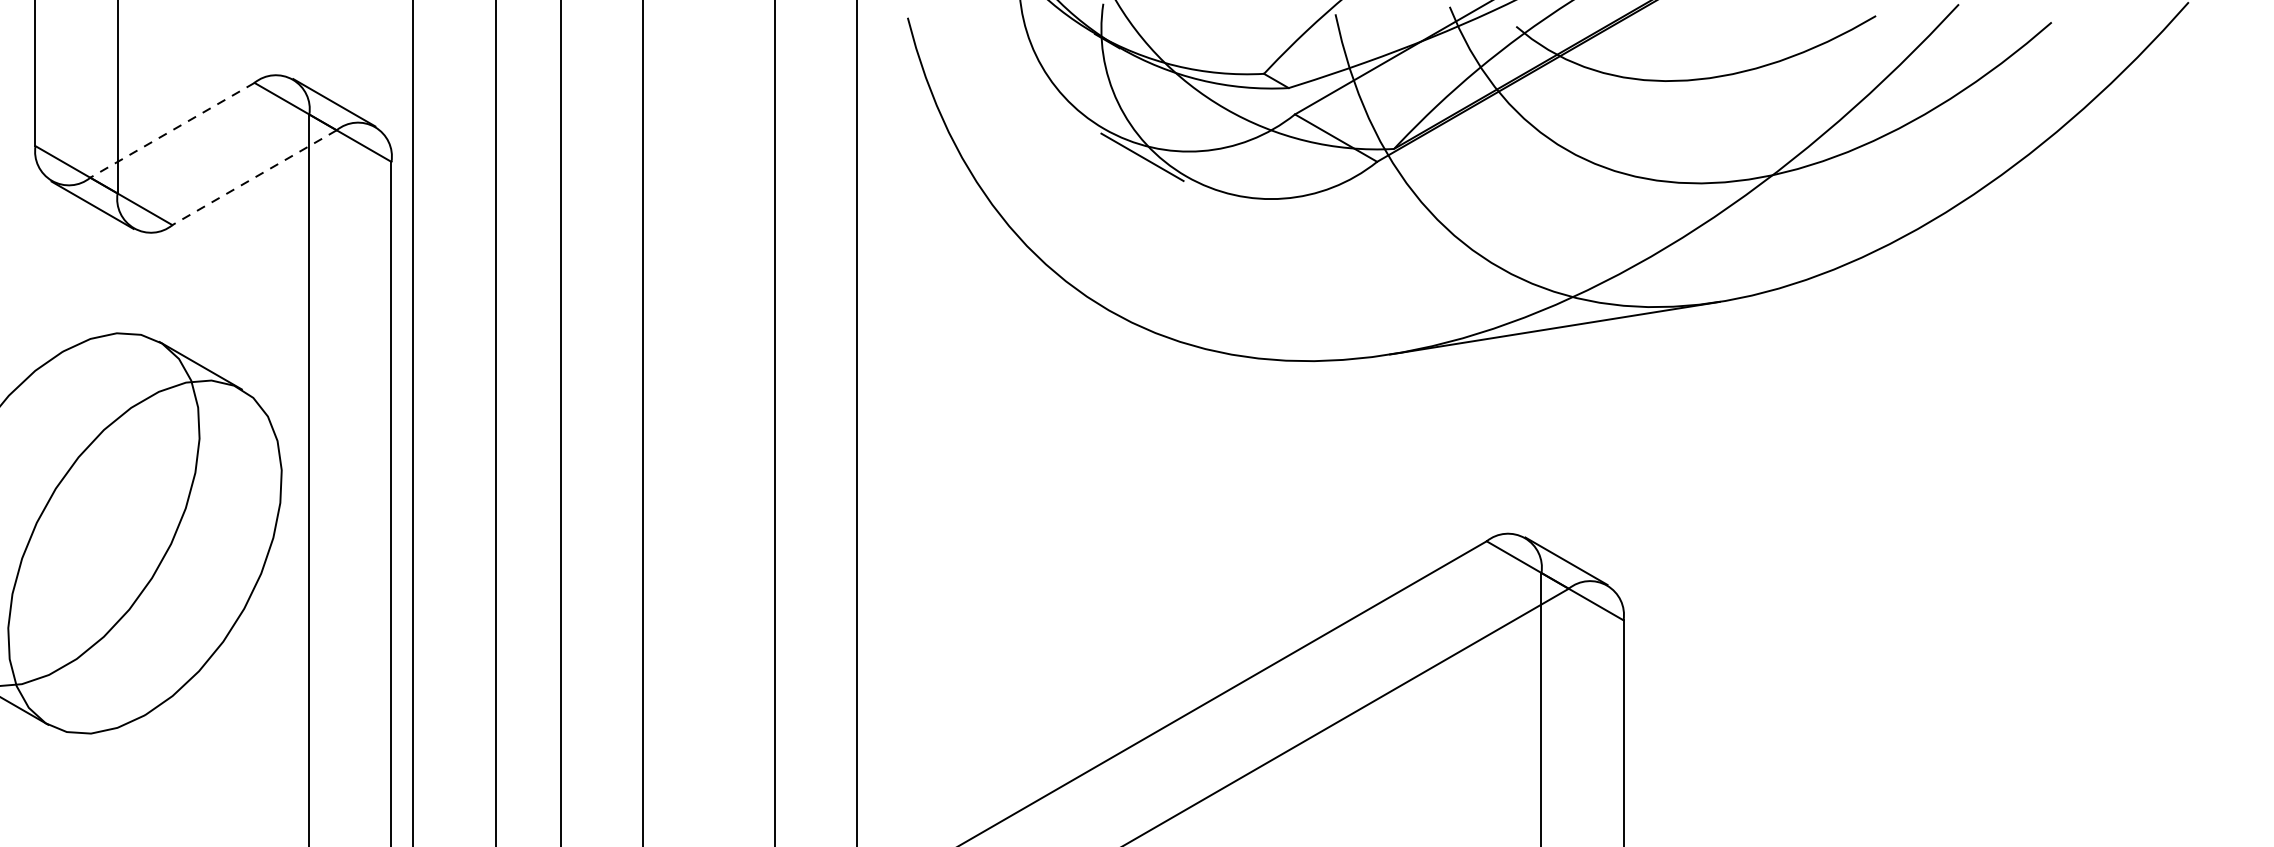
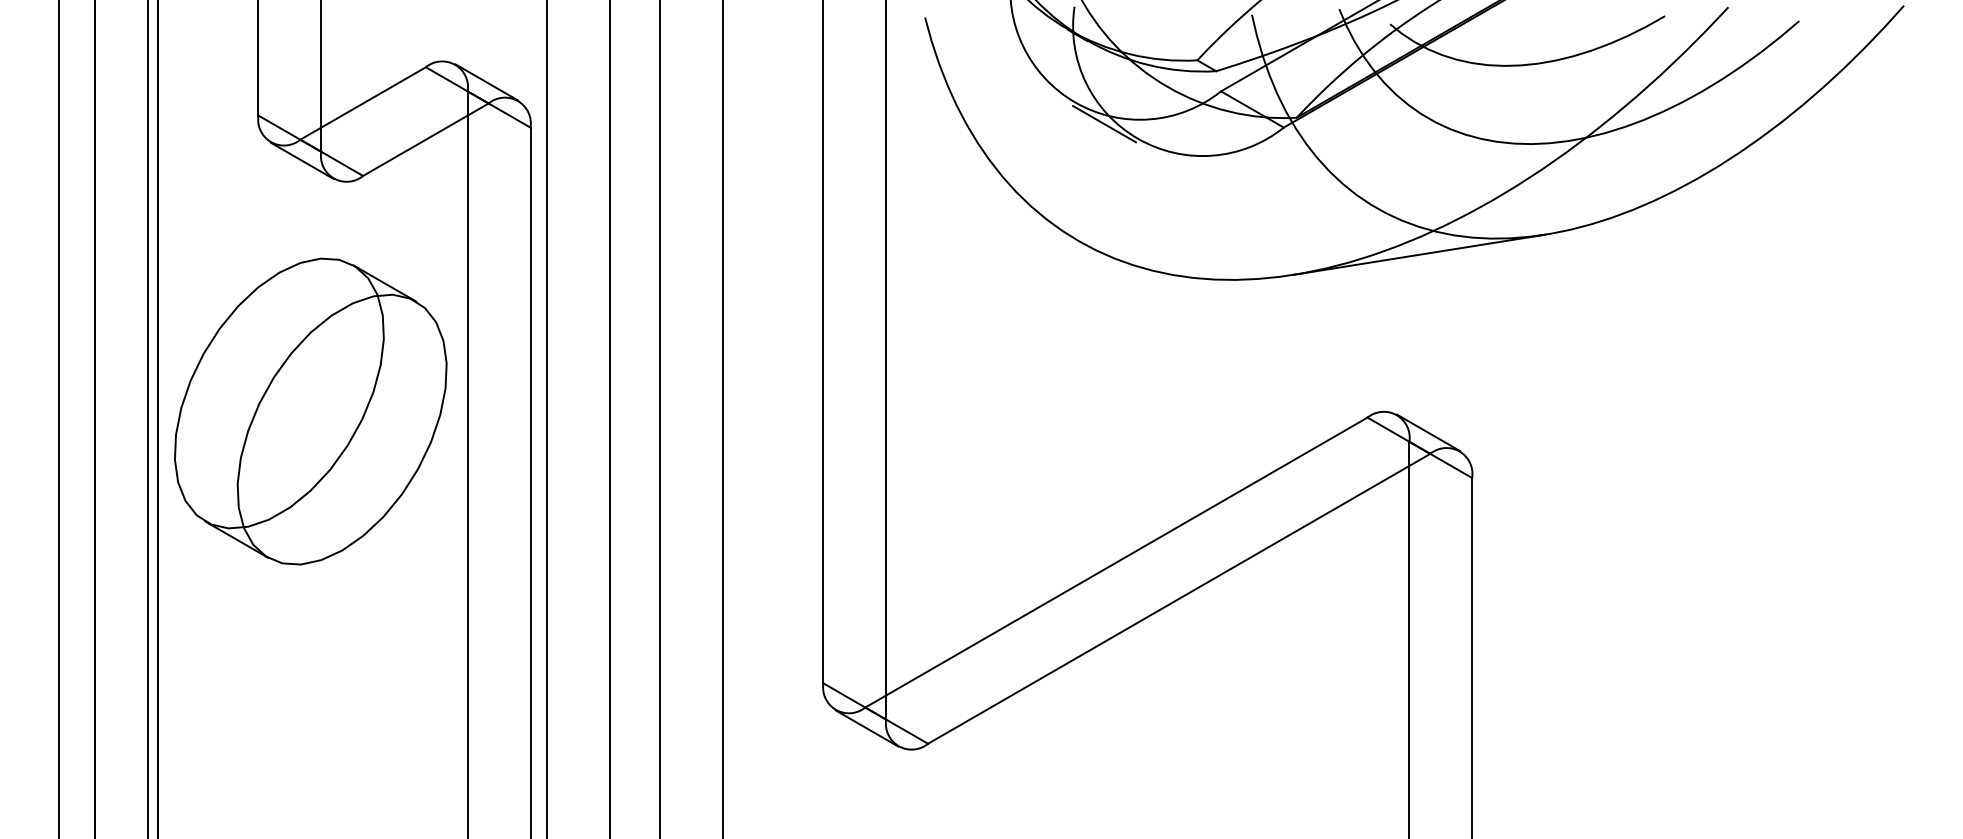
line: (171, 130) -> (362, 103), dashed -> solid
line: (254, 177) -> (425, 139), dashed -> solid

